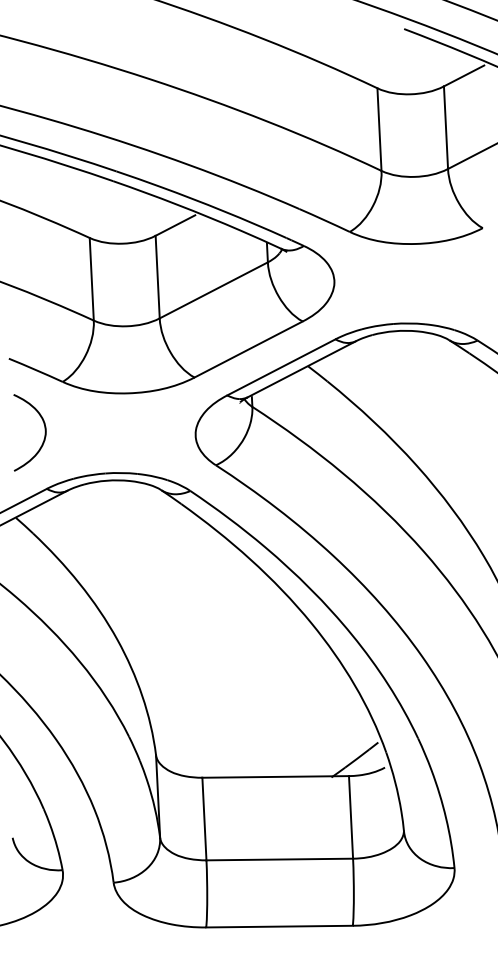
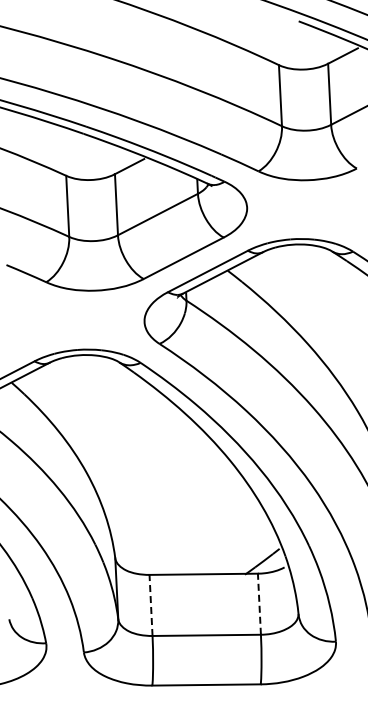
curve: (44, 432) -> (32, 319), removed
line: (351, 817) -> (259, 604), solid -> dashed
line: (205, 819) -> (151, 605), solid -> dashed

